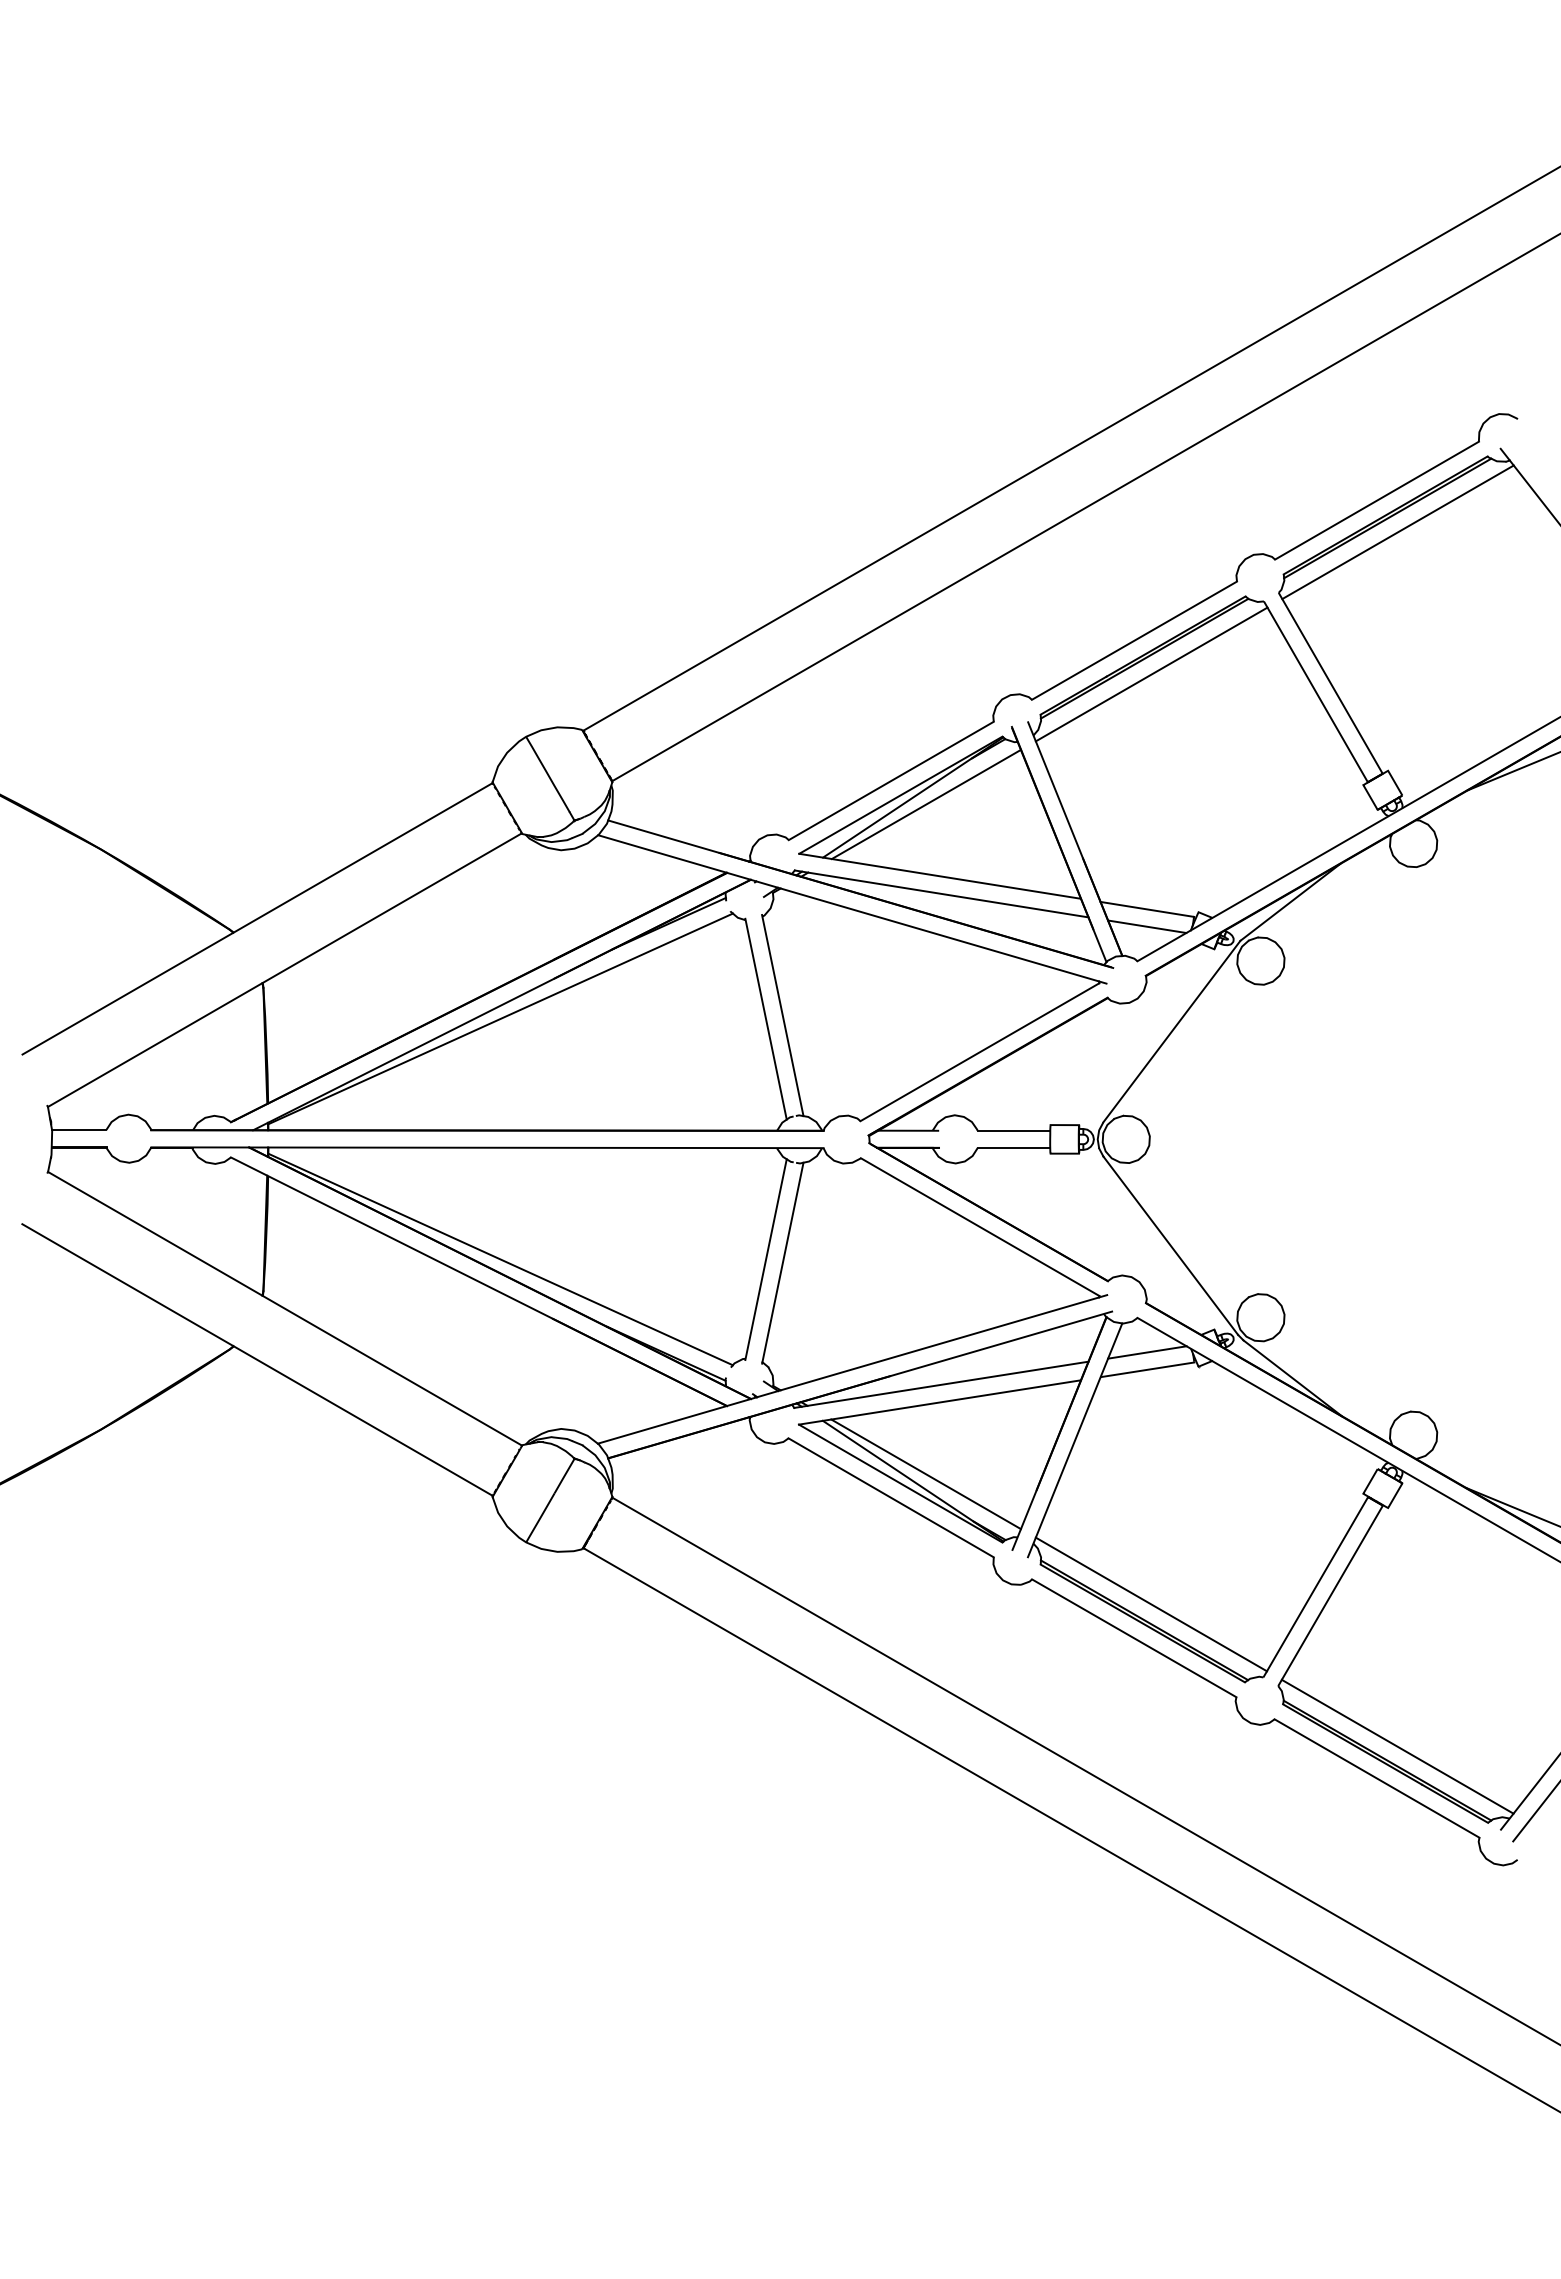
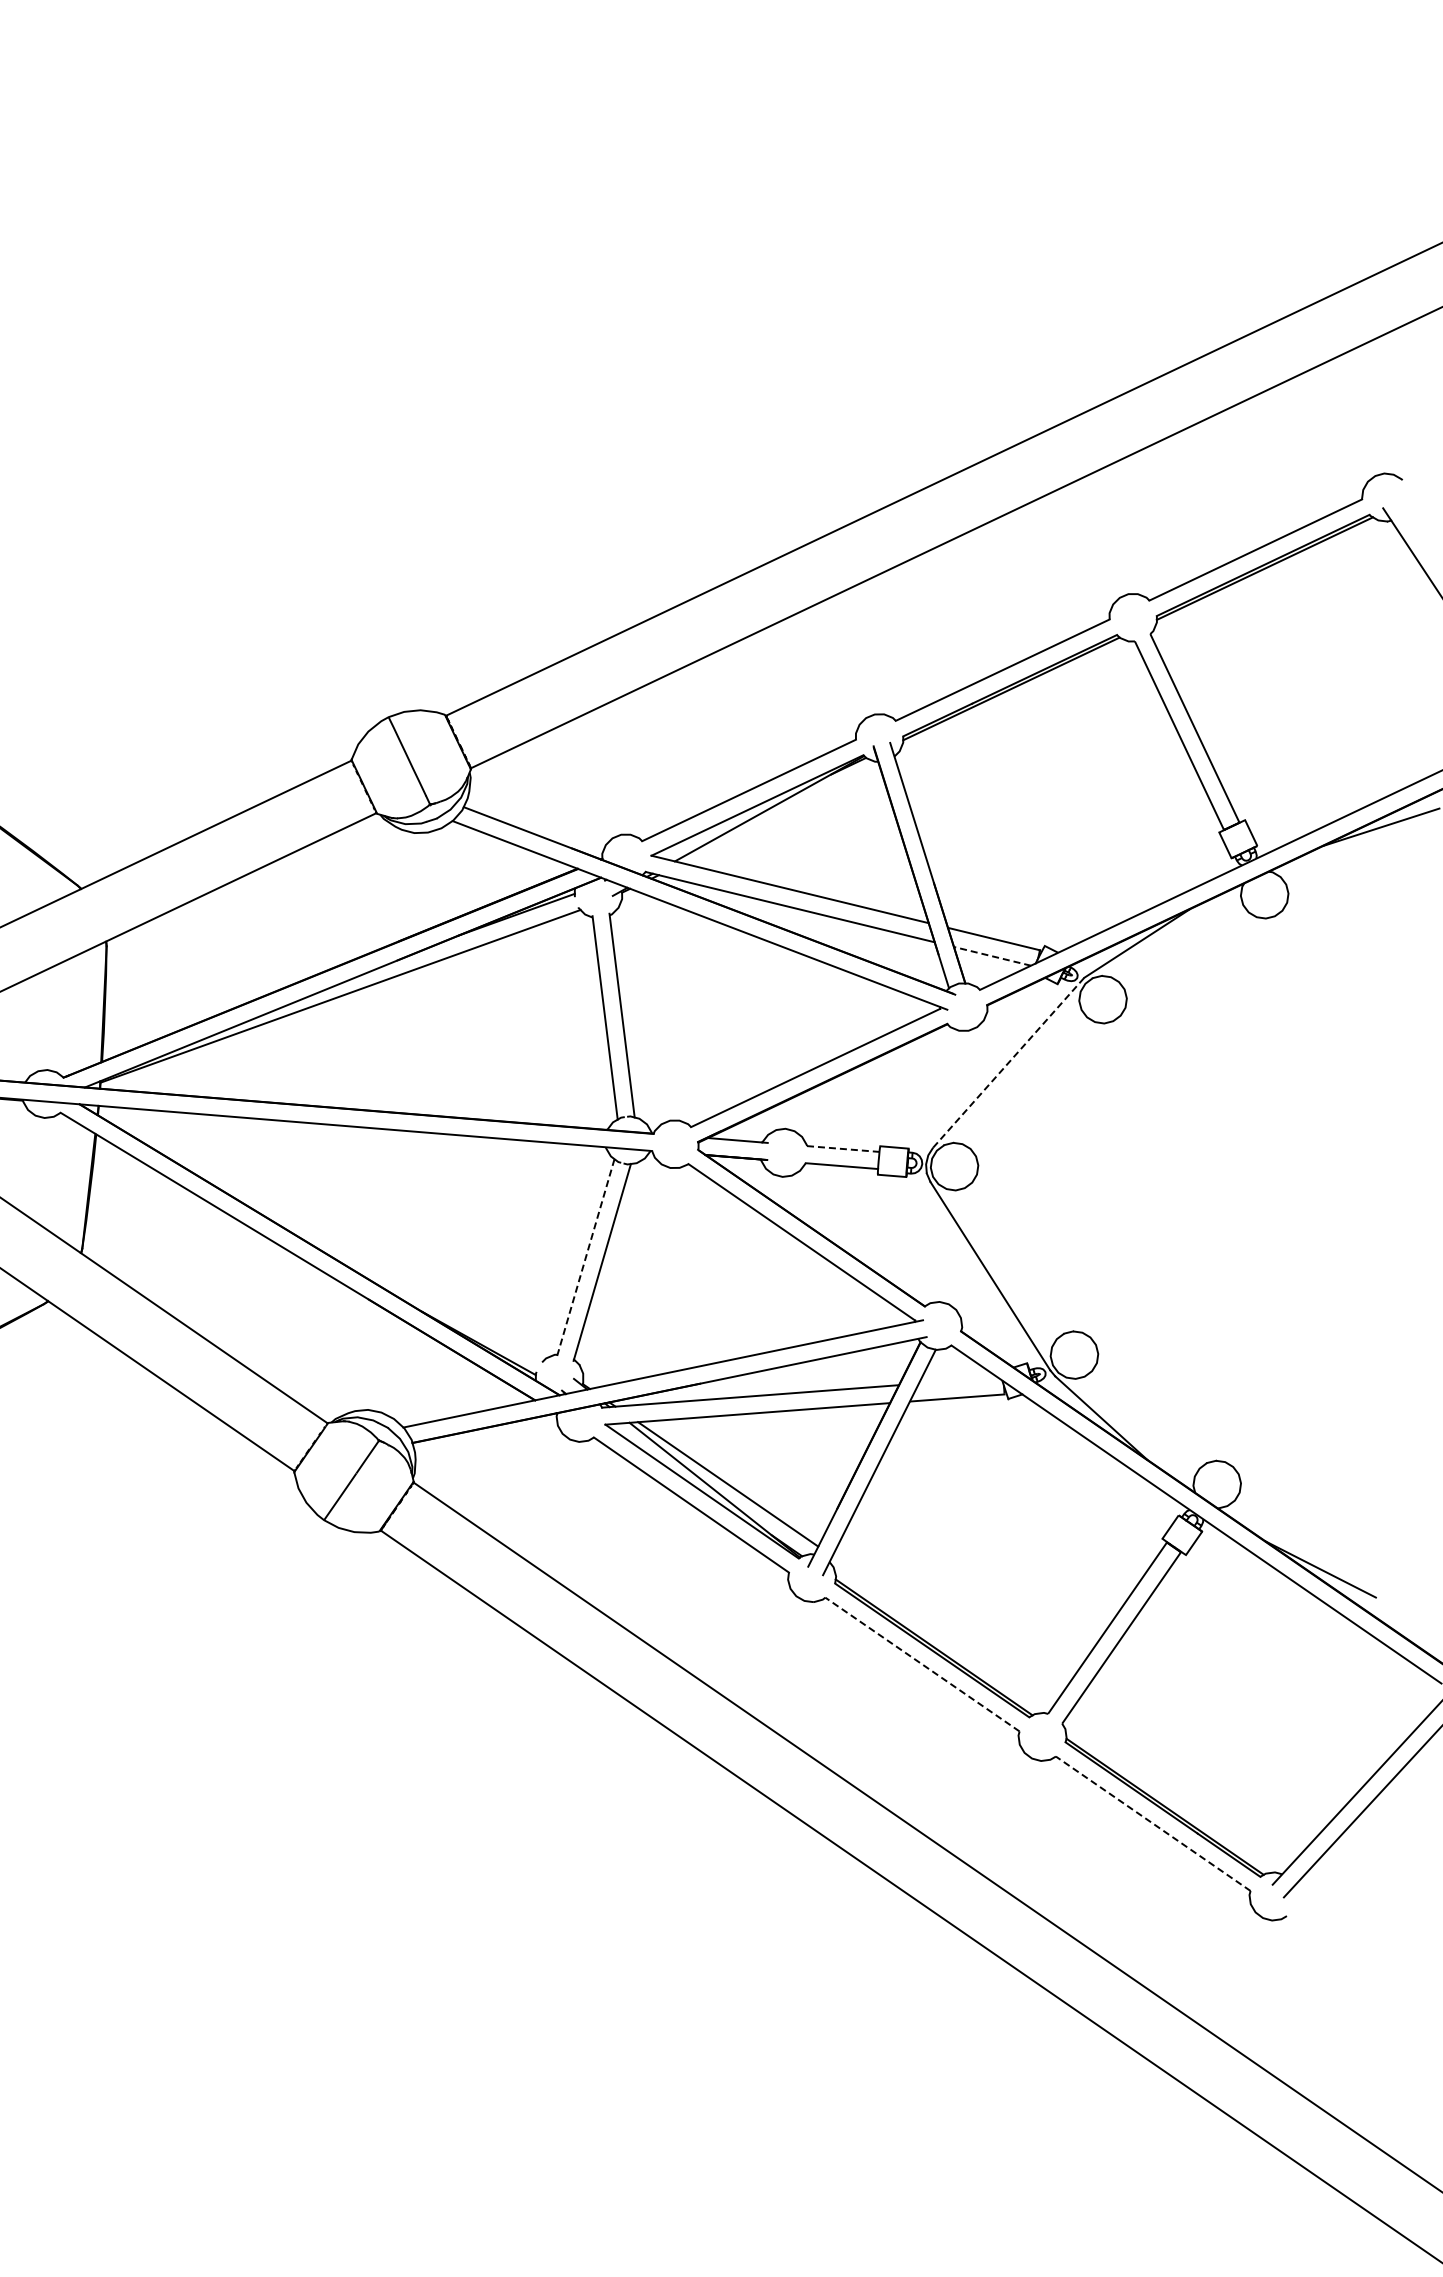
line: (1397, 532) -> (1273, 583), removed
line: (1151, 674) -> (1016, 705), removed
line: (925, 804) -> (781, 816), removed
line: (1147, 926) -> (992, 956), solid -> dashed
line: (1171, 1031) -> (1008, 1062), solid -> dashed
line: (1014, 1130) -> (843, 1148), solid -> dashed
line: (500, 1259) -> (321, 1236), removed
line: (766, 1259) -> (586, 1257), solid -> dashed
line: (1147, 1352) -> (958, 1380), removed
line: (1151, 1604) -> (942, 1632), removed
line: (1134, 1638) -> (922, 1664), solid -> dashed
line: (1397, 1746) -> (1176, 1793), removed
line: (1376, 1778) -> (1152, 1823), solid -> dashed

